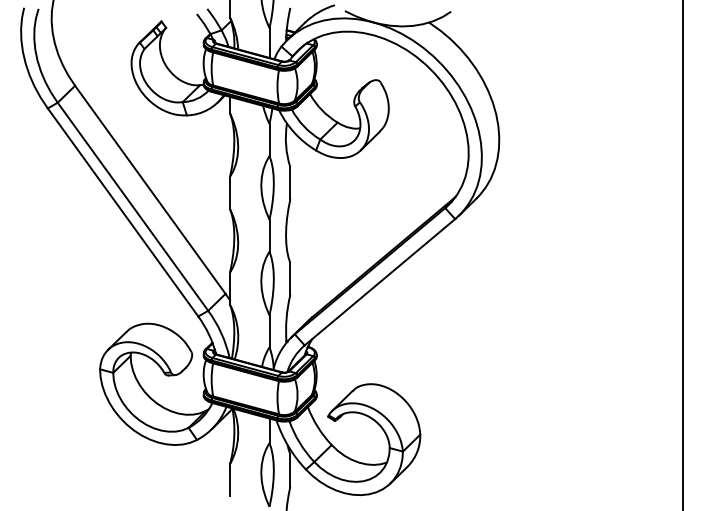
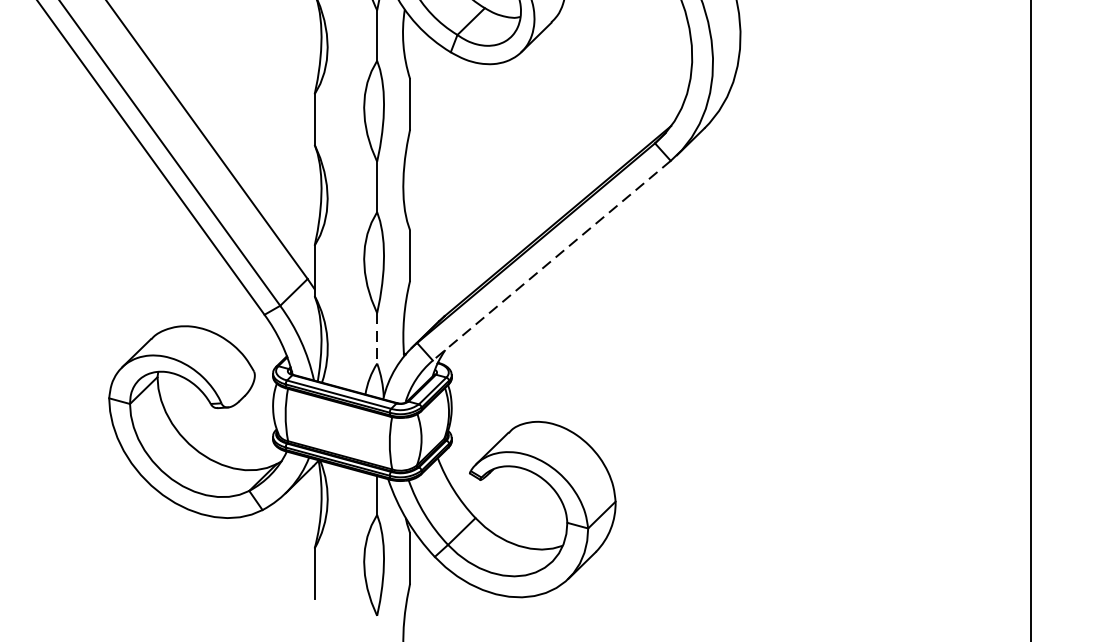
line: (379, 282) -> (551, 261), solid -> dashed
line: (269, 331) -> (377, 338), solid -> dashed

